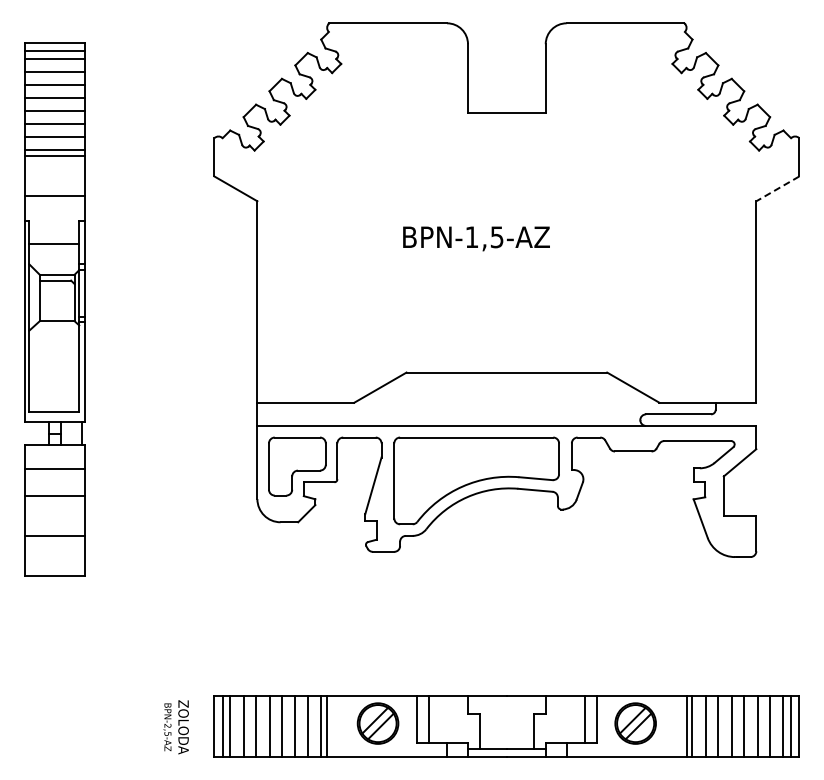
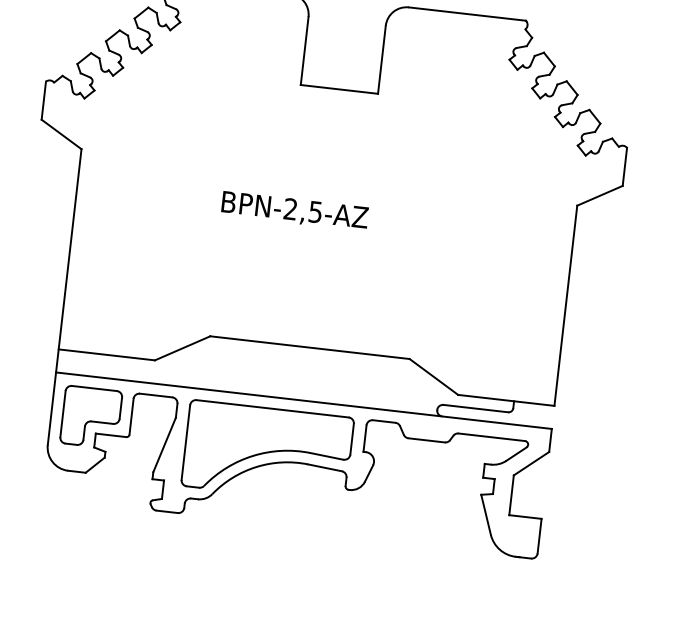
line: (777, 188) -> (599, 195), dashed -> solid
text: (471, 236) -> (290, 208), BPN-1,5-AZ -> BPN-2,5-AZ

